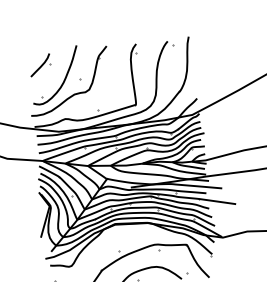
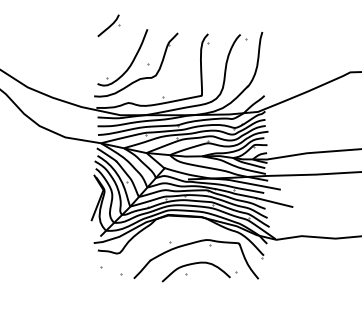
part: (40, 65) -> (108, 25), moved

